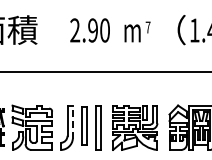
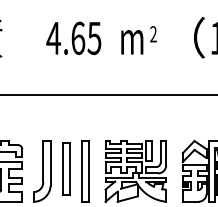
text: (147, 27) -> (152, 34), 7 -> 2
text: (89, 30) -> (73, 38), 2.90 -> 4.65
line: (72, 122) -> (50, 164), dashed -> solid

